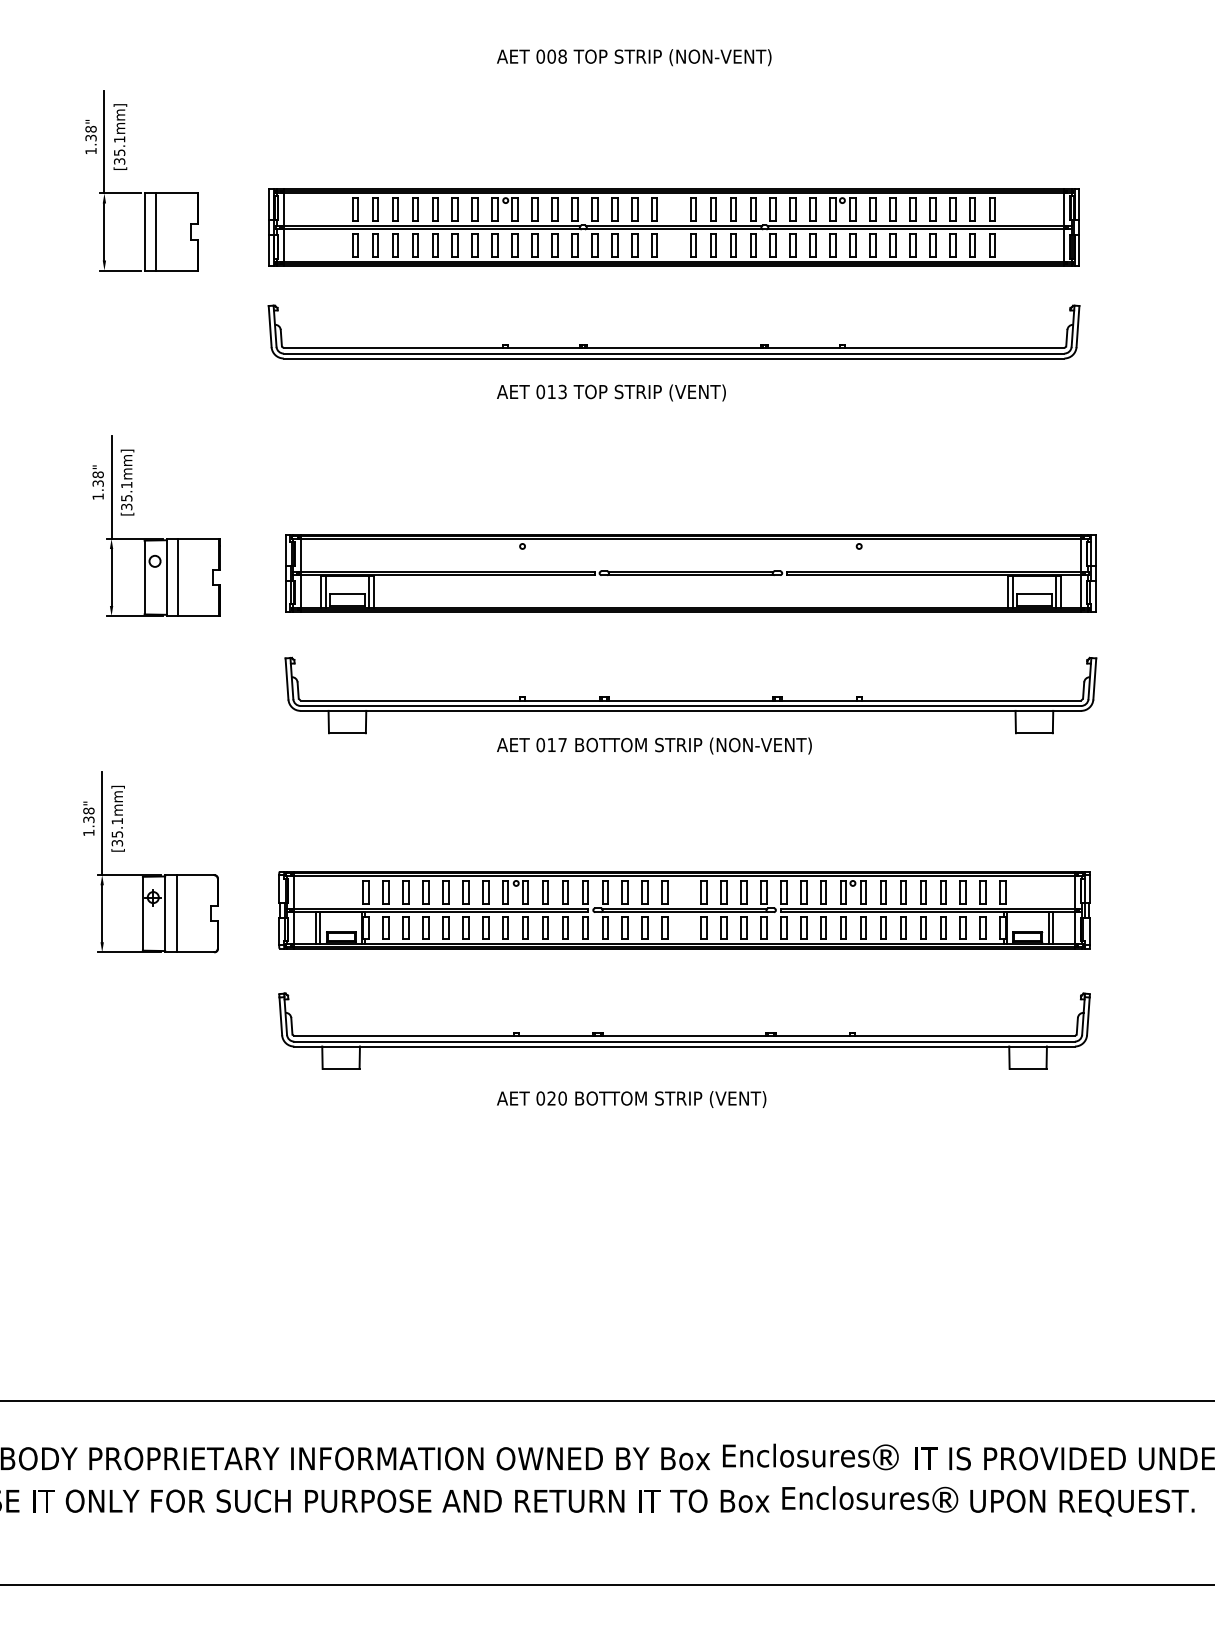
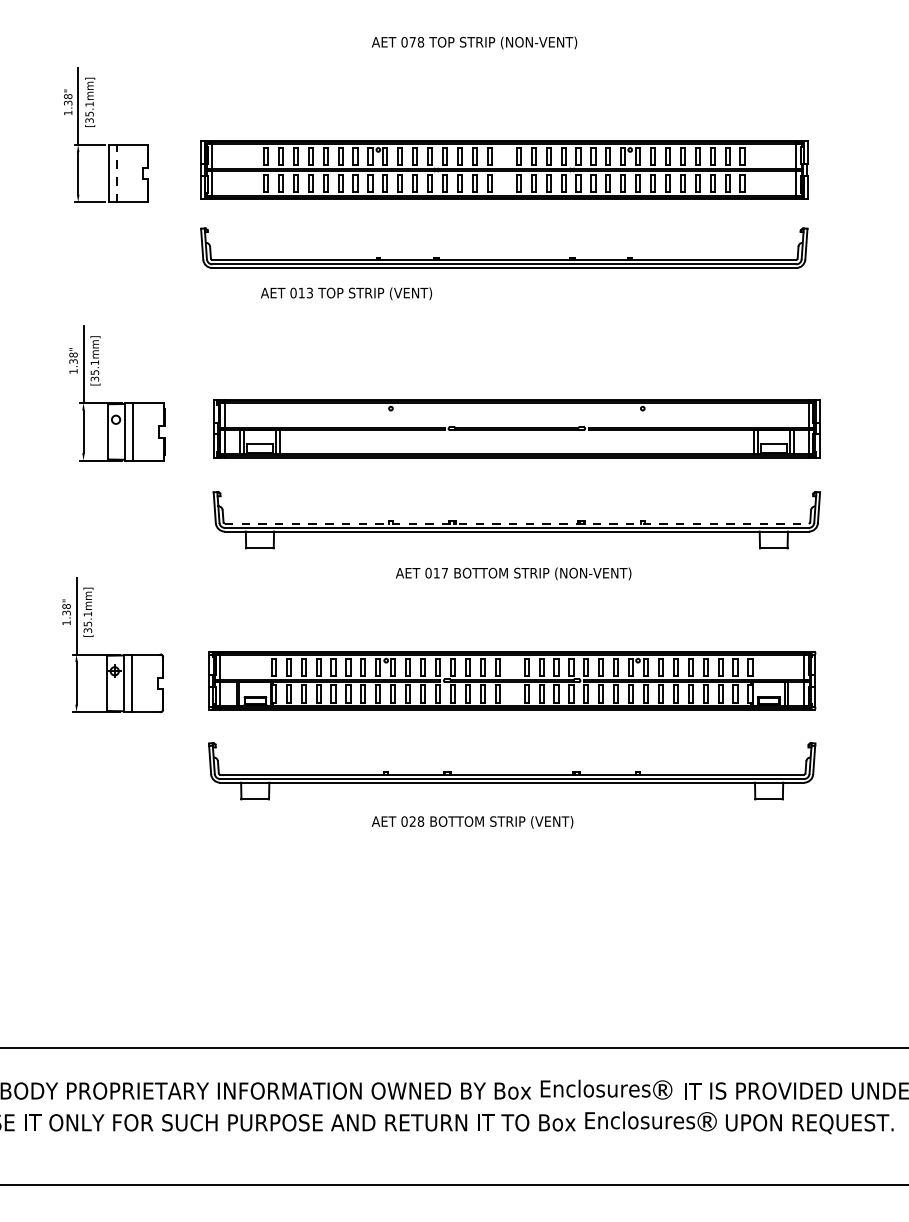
text: (551, 56) -> (412, 42), 008 -> 078
line: (156, 232) -> (117, 173), solid -> dashed
text: (611, 392) -> (346, 293), moved
line: (690, 700) -> (516, 523), solid -> dashed
text: (654, 745) -> (513, 573), moved
text: (562, 1098) -> (420, 821), 020 -> 028

